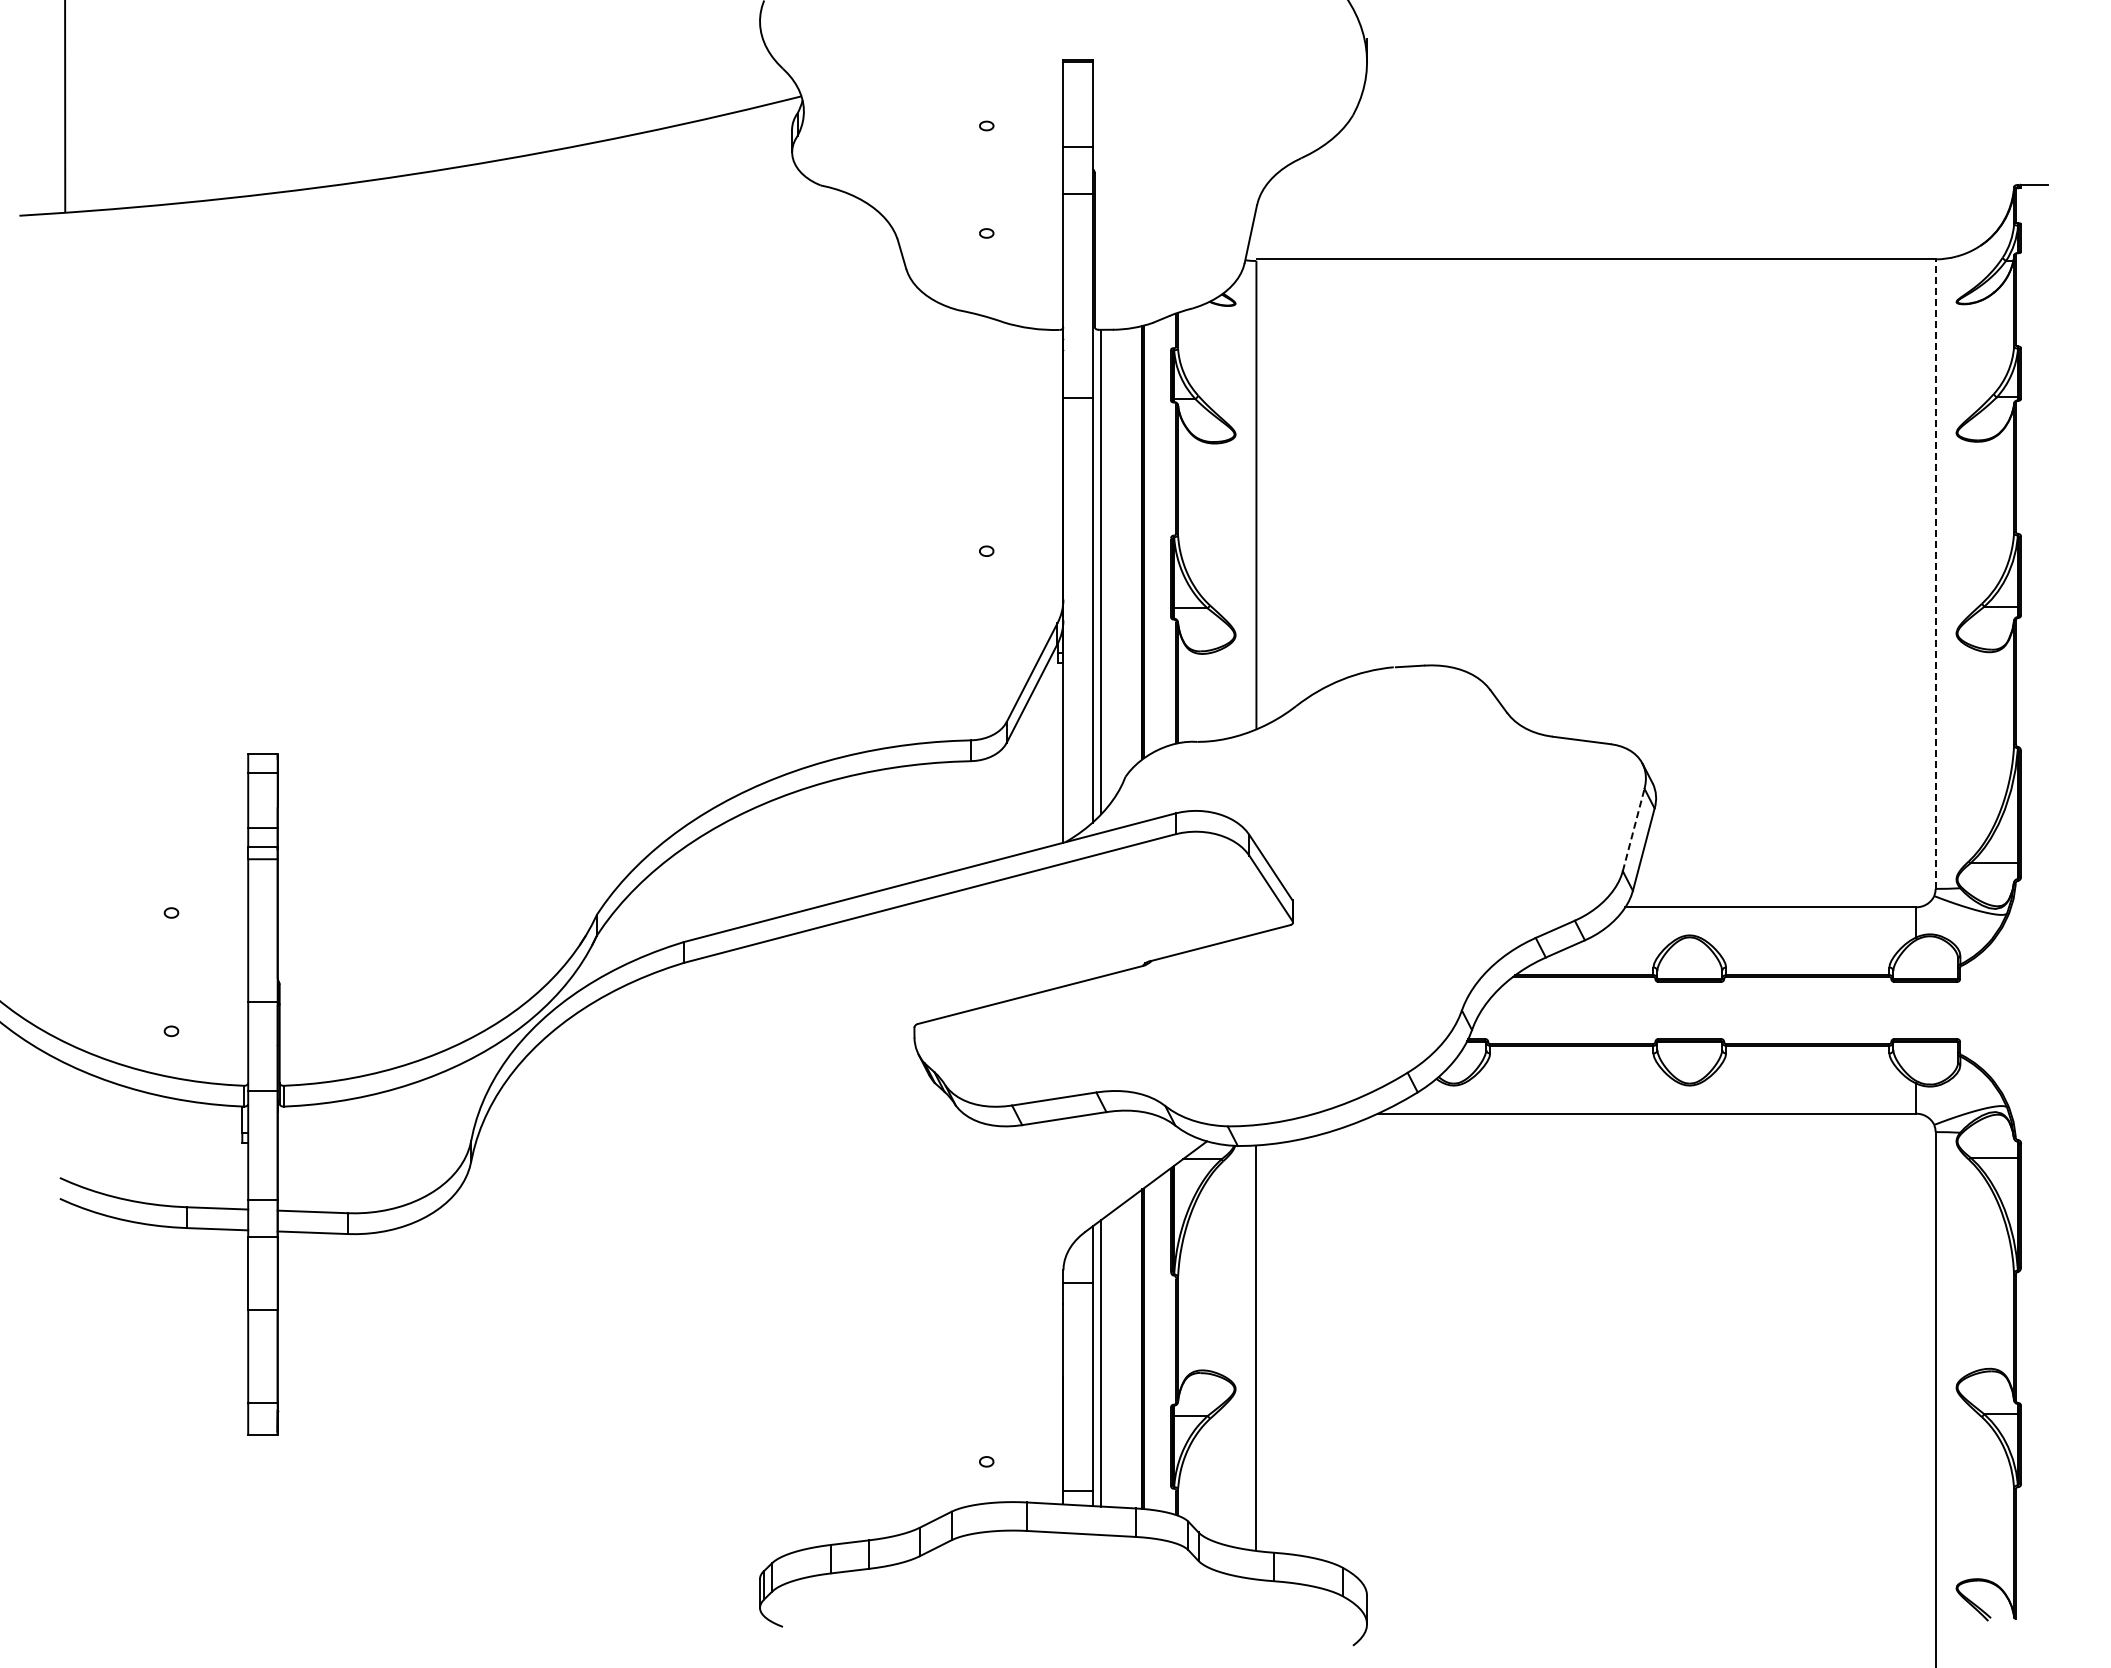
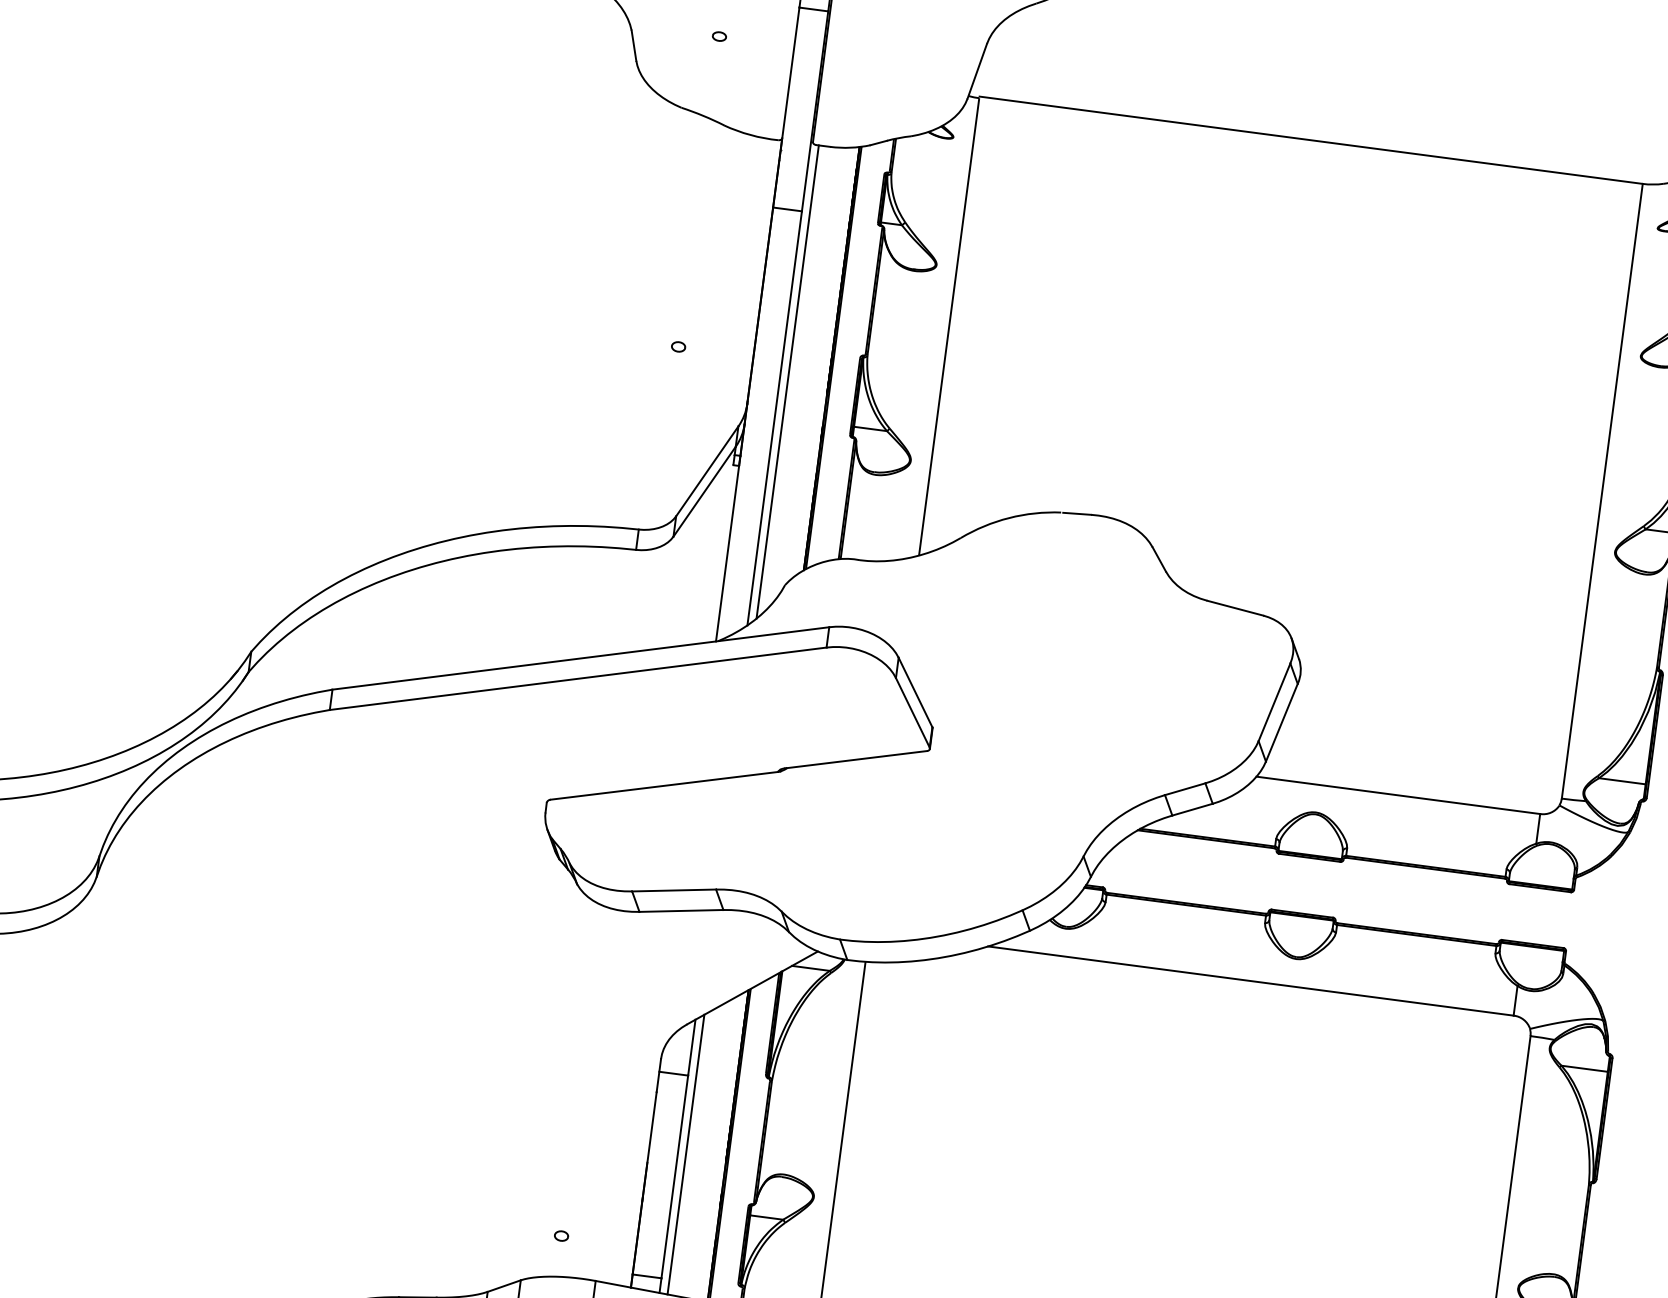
line: (1935, 574) -> (1602, 491), dashed -> solid
line: (1633, 830) -> (1274, 702), dashed -> solid

